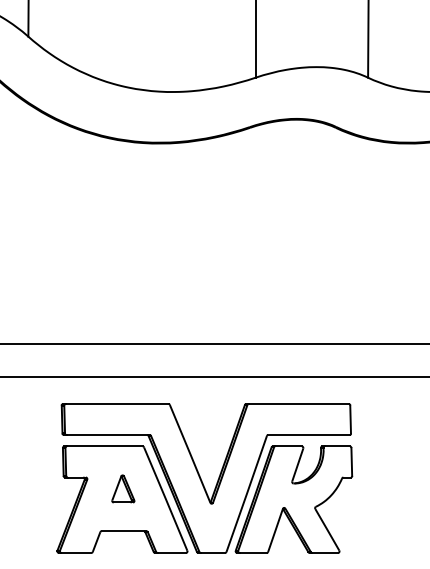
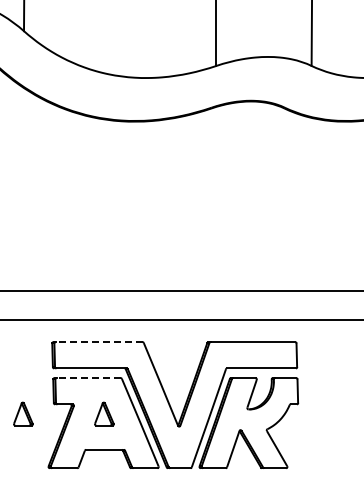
line: (116, 404) -> (98, 342), solid -> dashed
line: (104, 446) -> (88, 378), solid -> dashed
part: (27, 488) -> (23, 413), added

